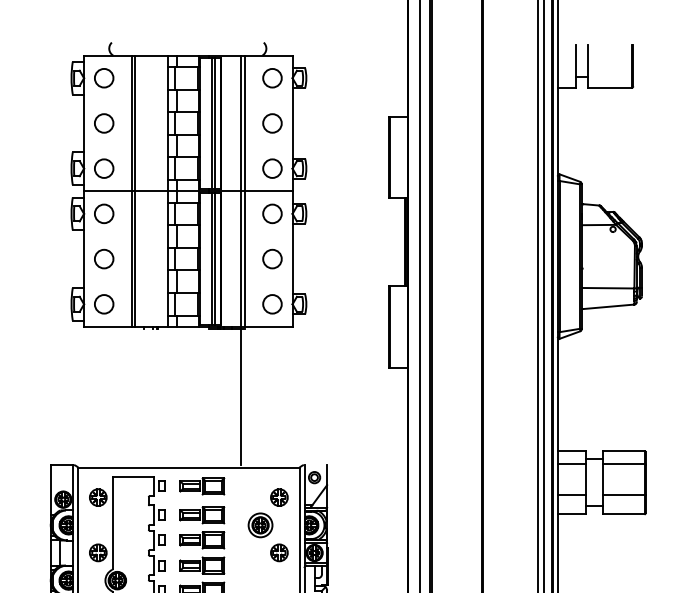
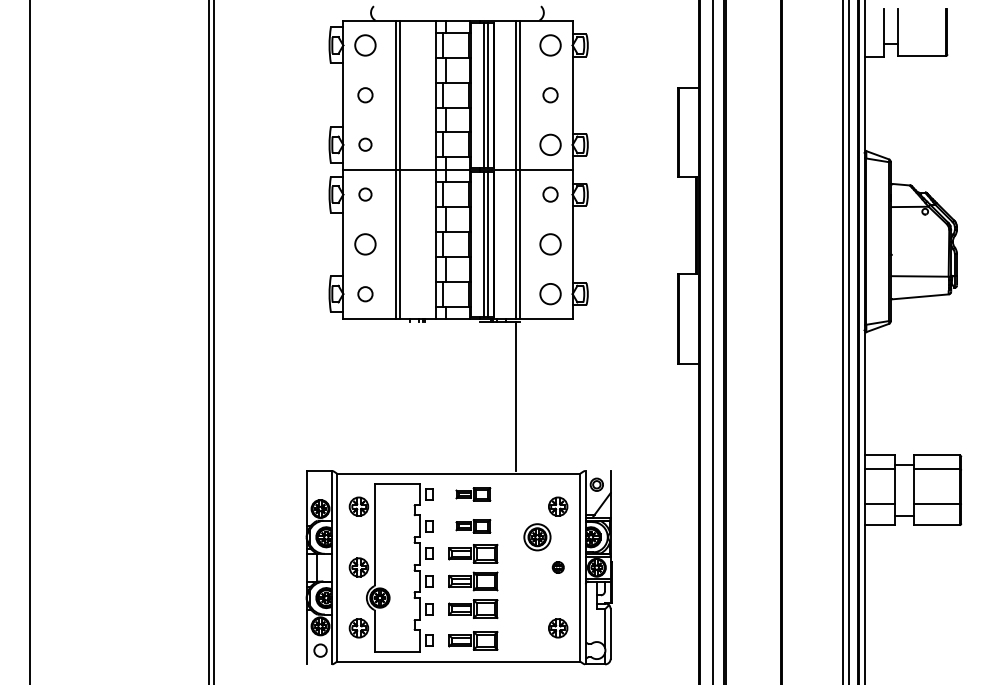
circle: (104, 123) -> (365, 95), size x0.7
circle: (272, 123) -> (550, 95), size x0.7
circle: (104, 168) -> (365, 144), size x0.6
circle: (104, 213) -> (365, 194), size x0.6
circle: (272, 213) -> (550, 194), size x0.7
circle: (104, 304) -> (365, 294), size x0.7
part: (202, 486) -> (473, 494), size x0.7
part: (202, 515) -> (473, 526), size x0.7
part: (279, 552) -> (558, 567), size x0.6

